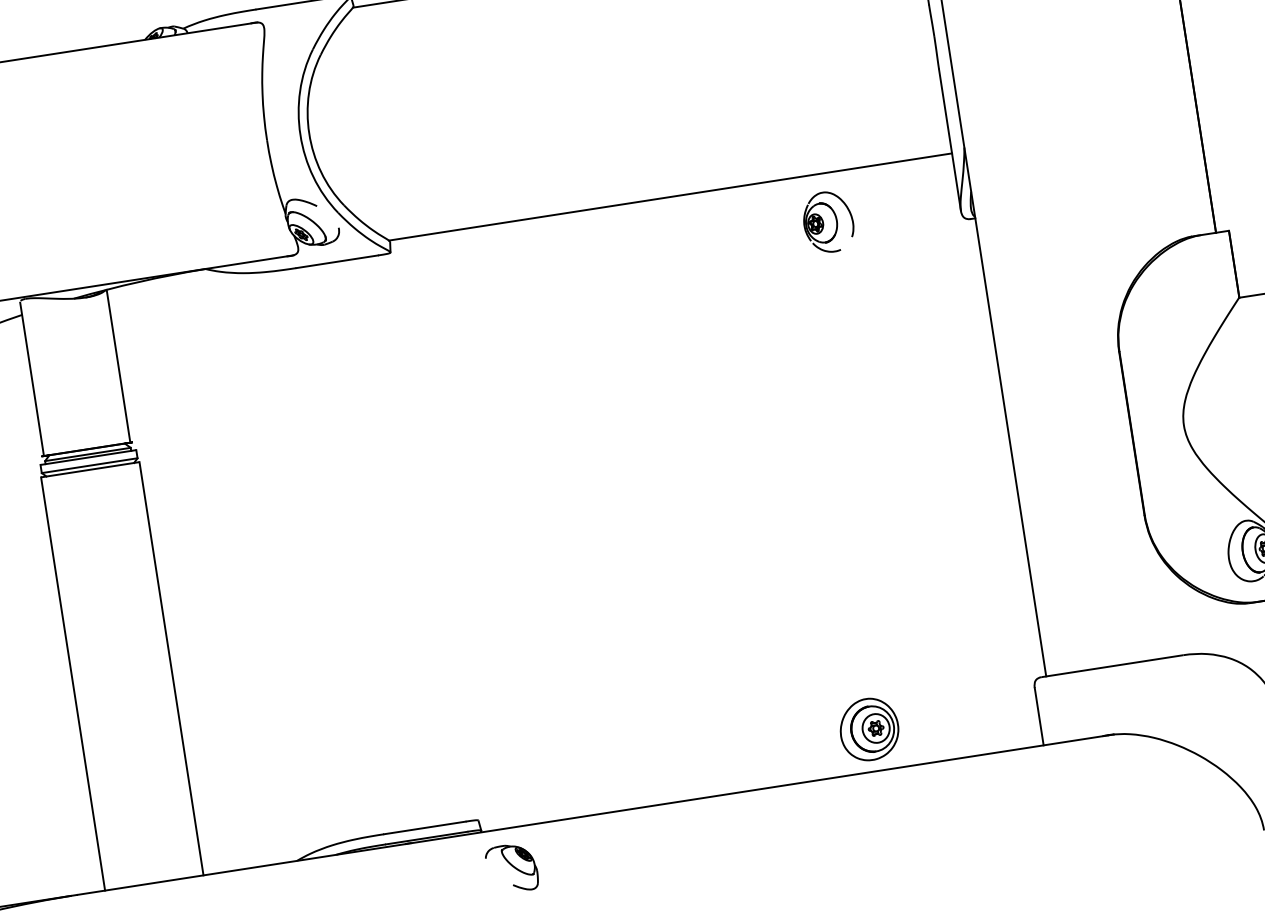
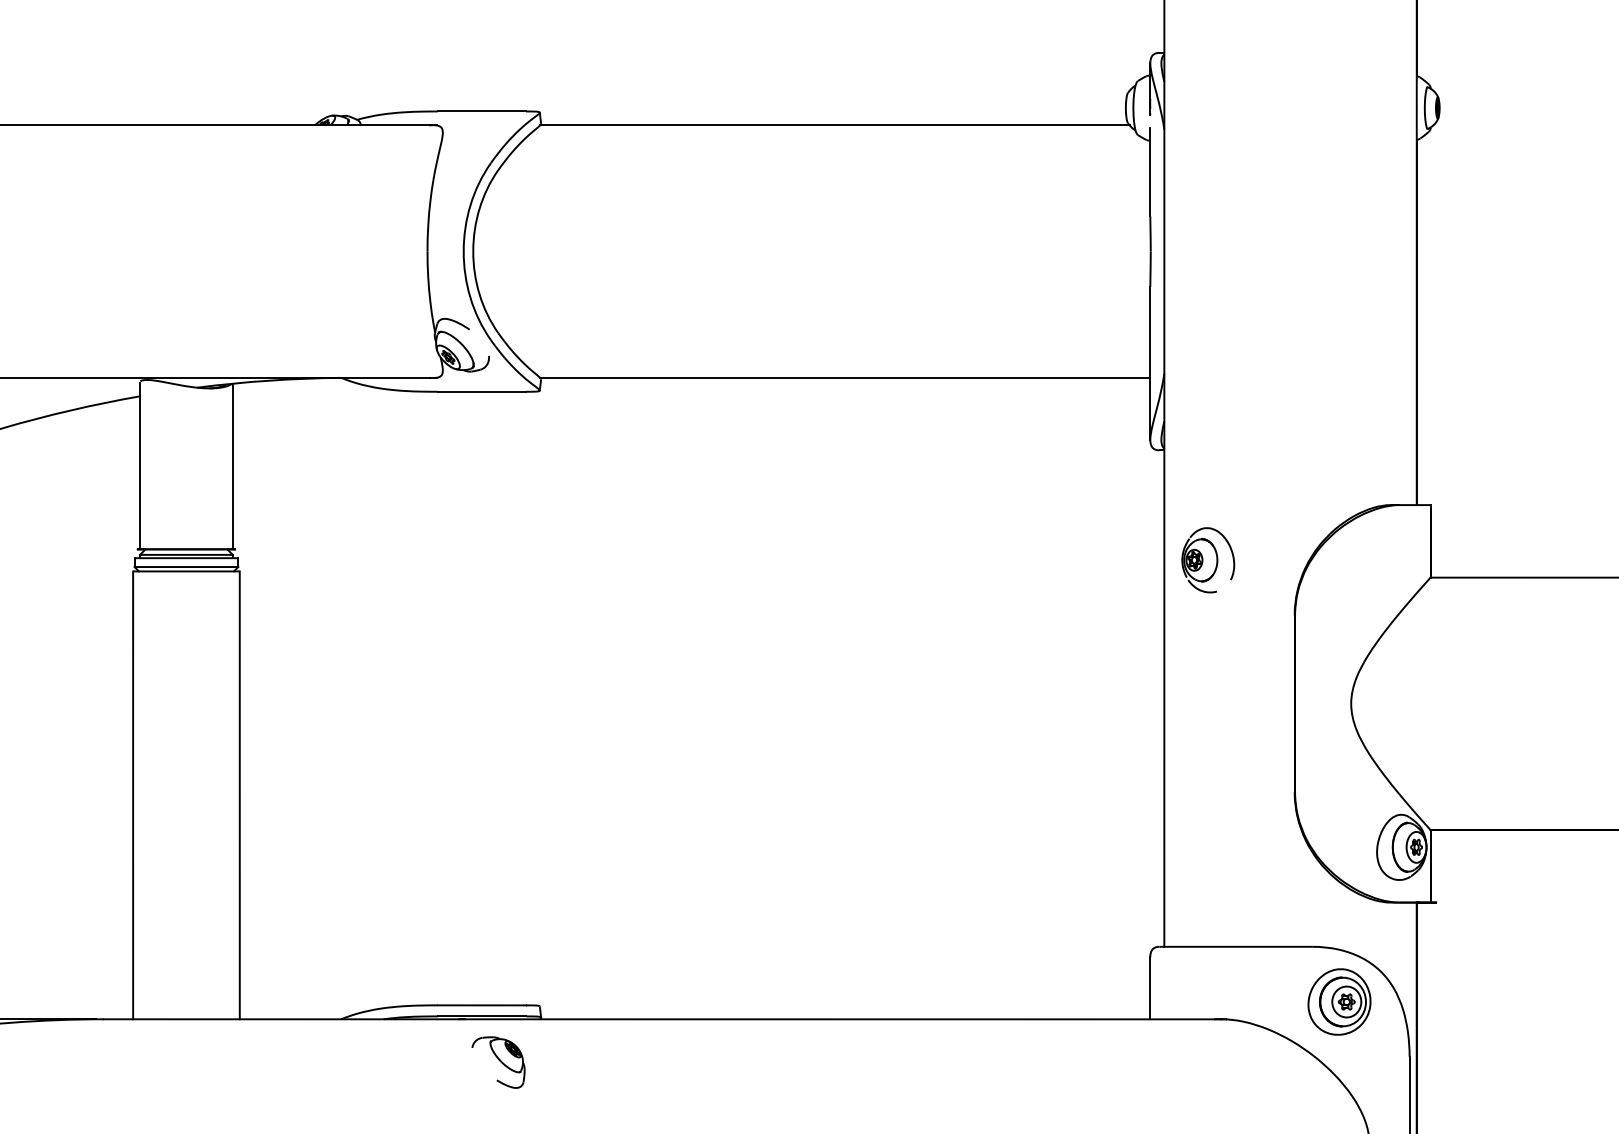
part: (828, 222) -> (1208, 560), moved
part: (869, 729) -> (1339, 1001), moved
part: (512, 868) -> (498, 1062), moved

